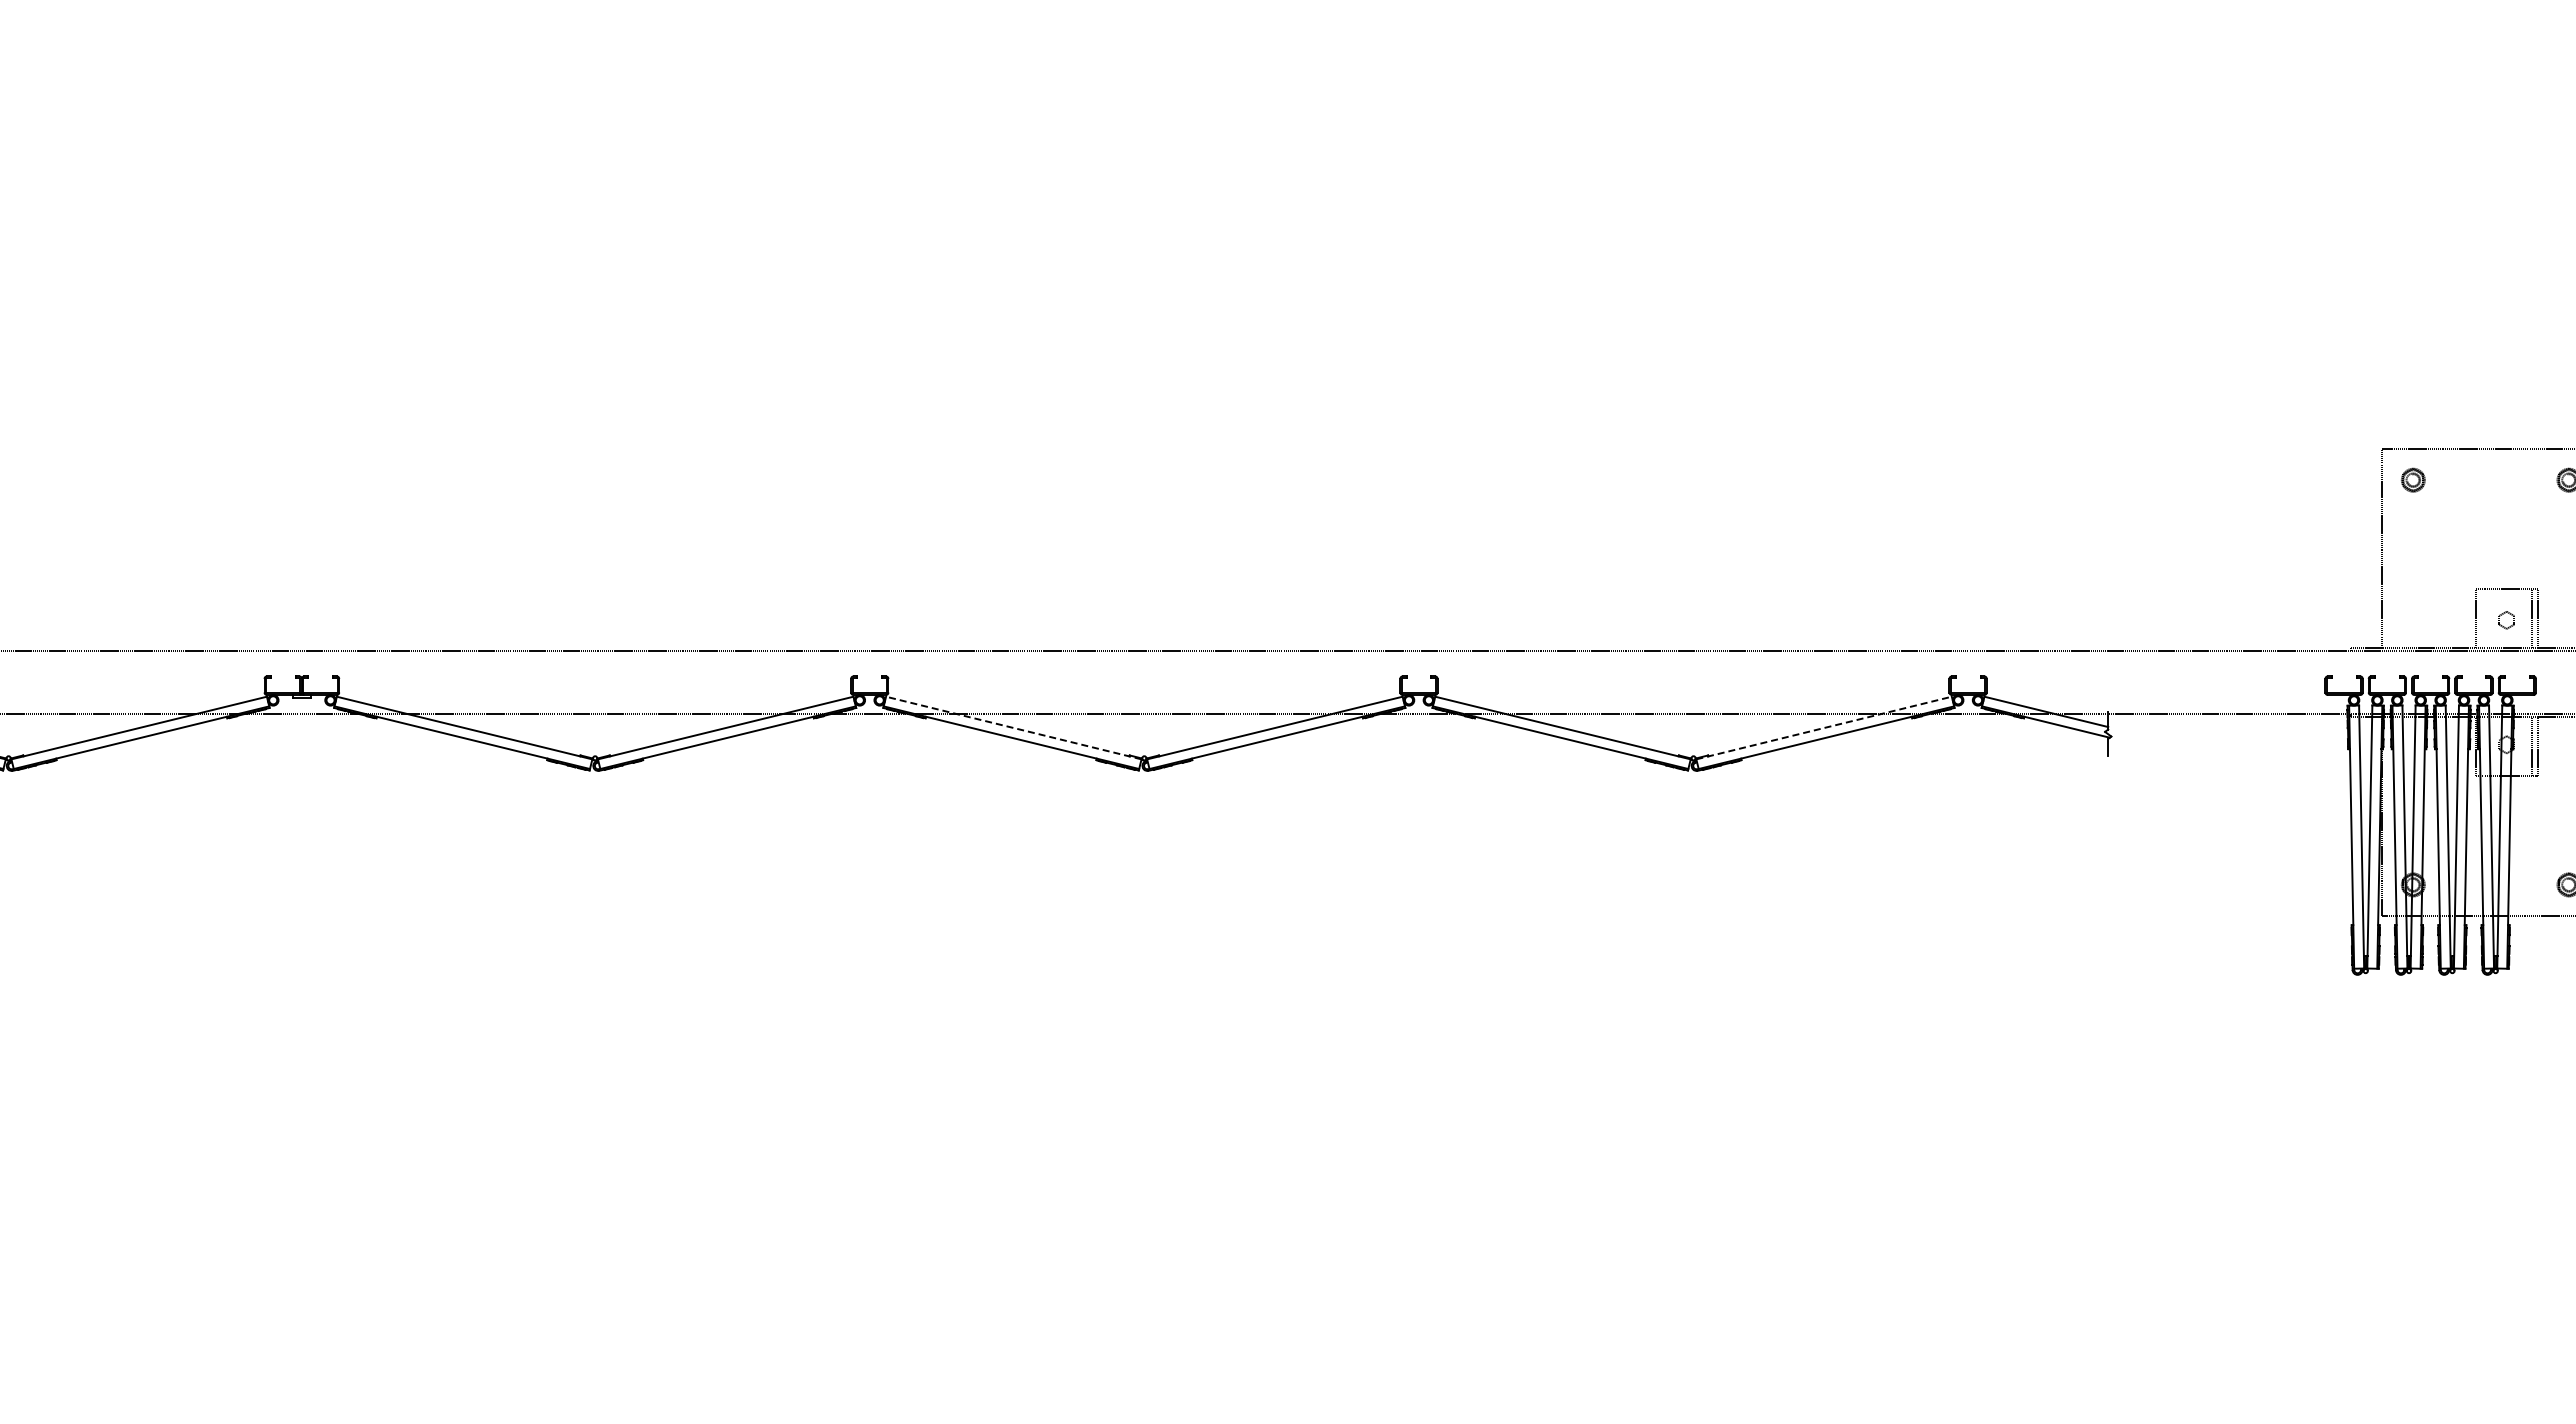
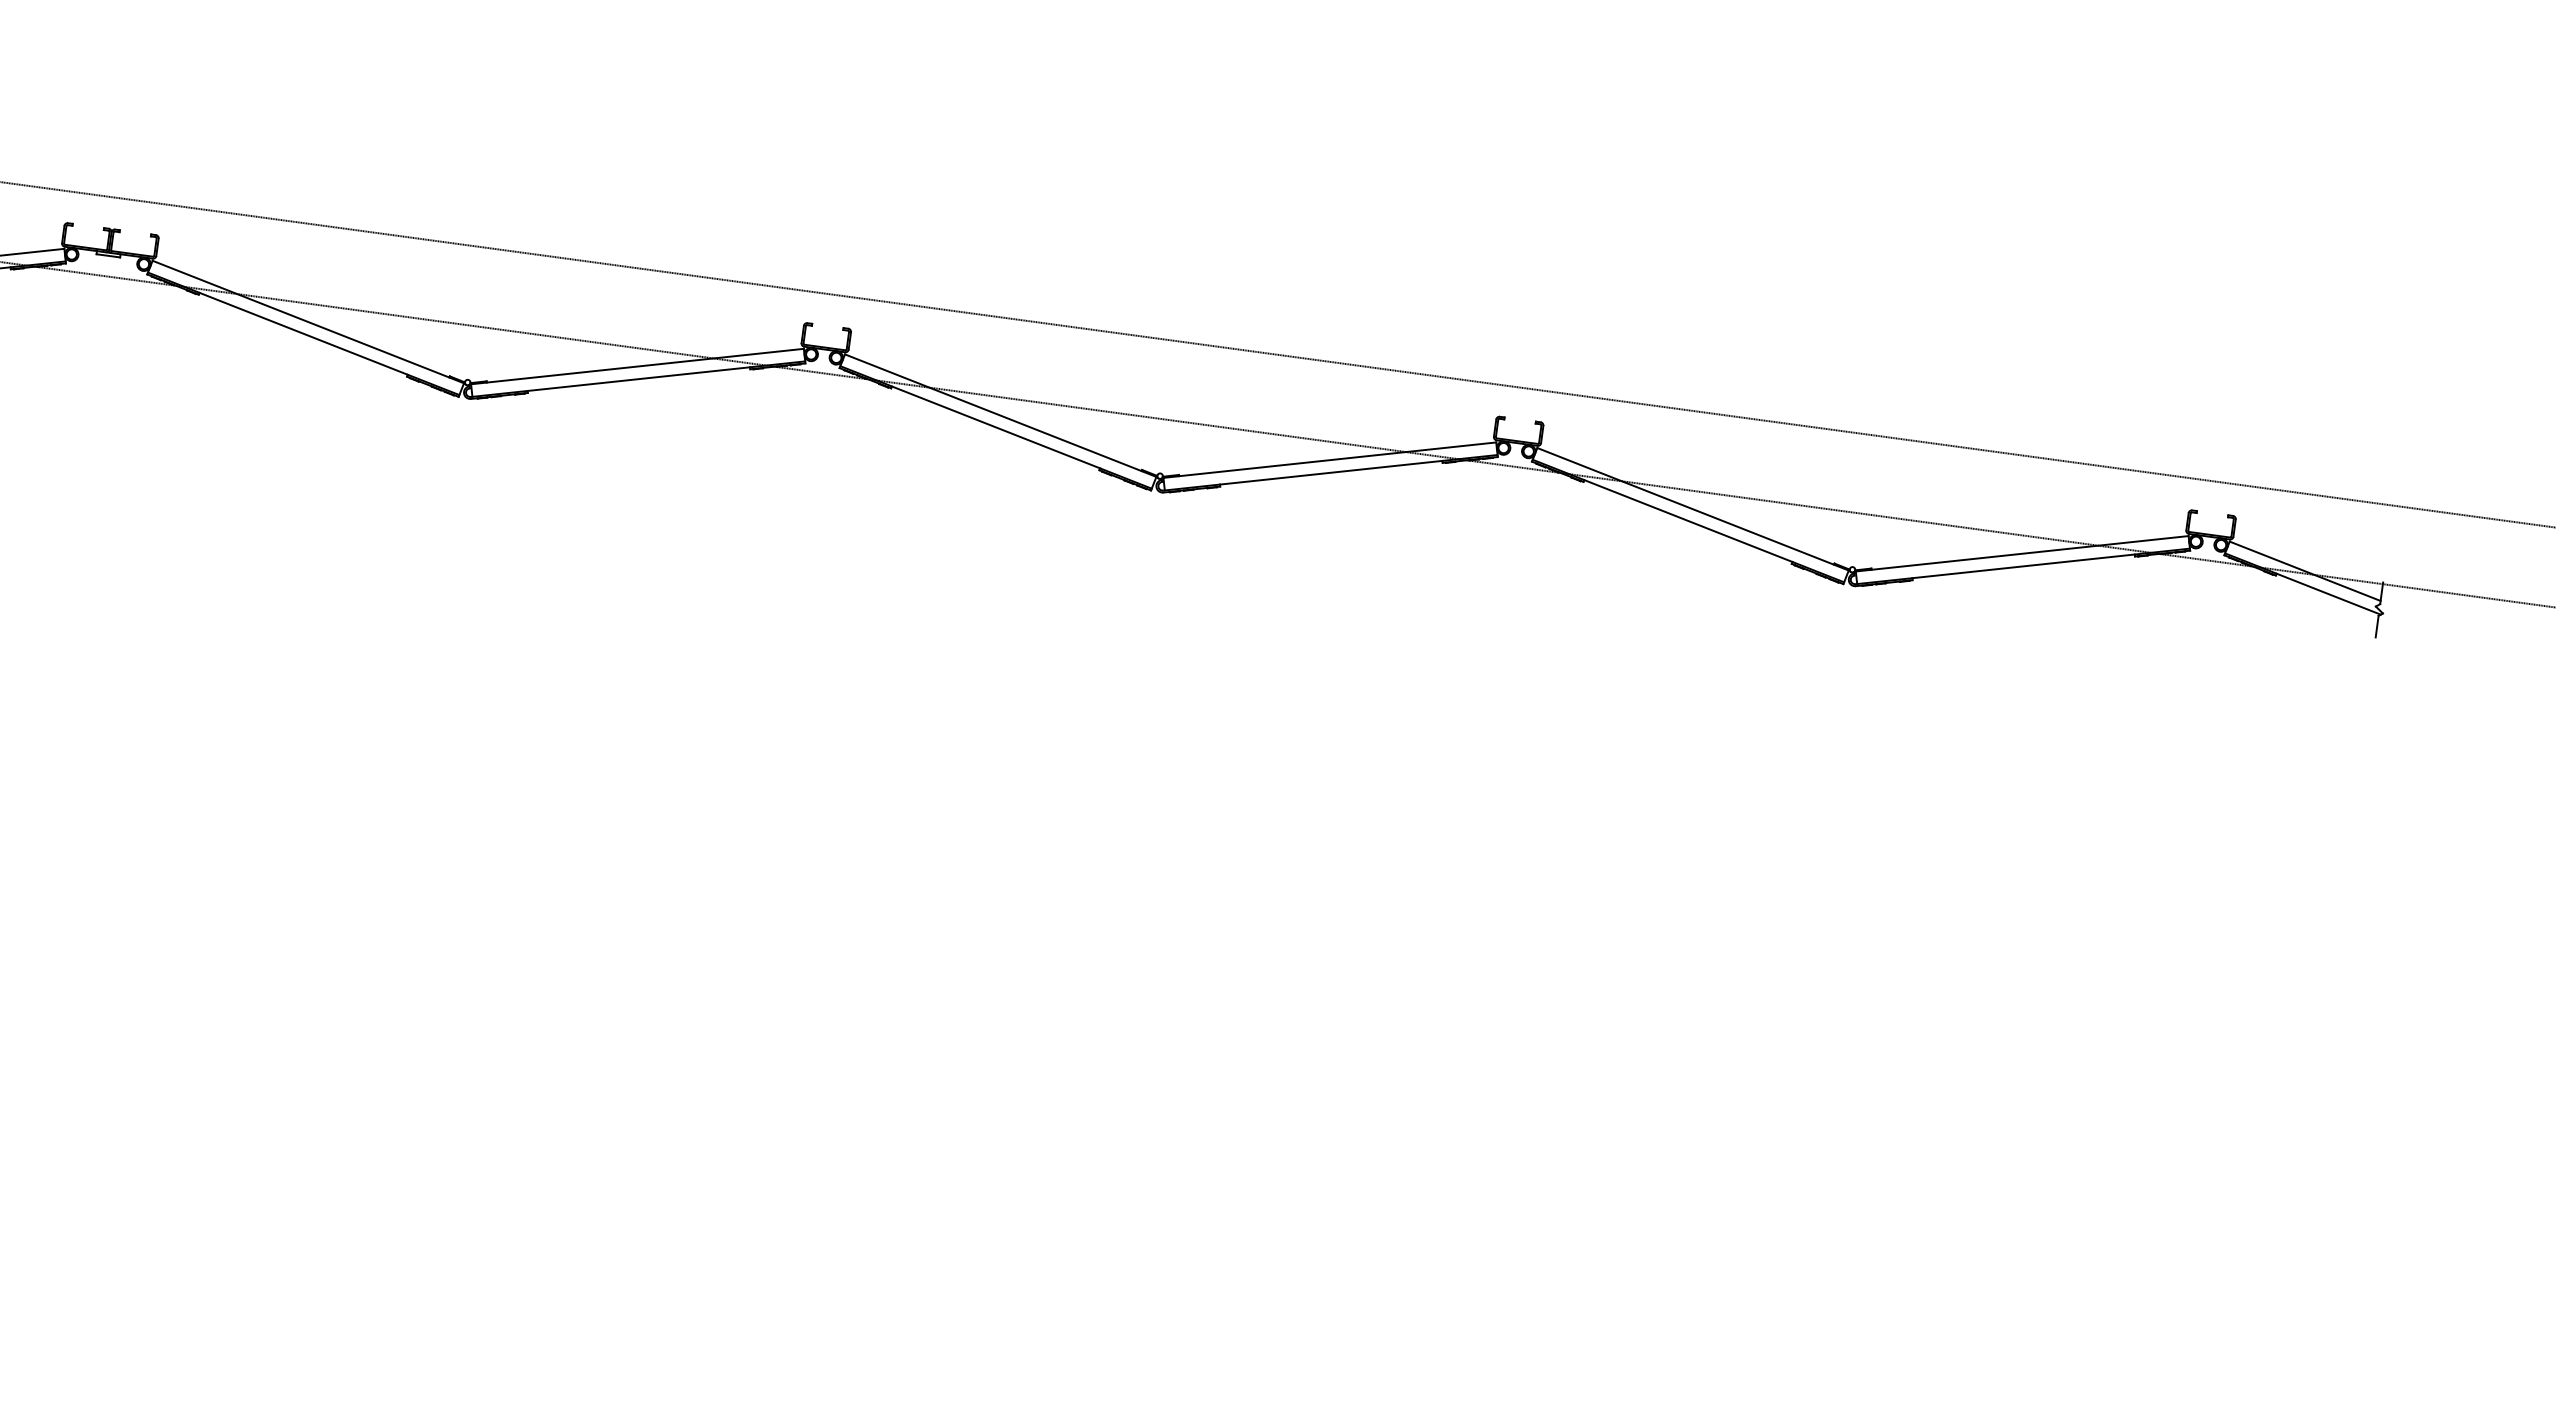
line: (1013, 728) -> (1000, 416), dashed -> solid
line: (1824, 728) -> (2022, 554), dashed -> solid

